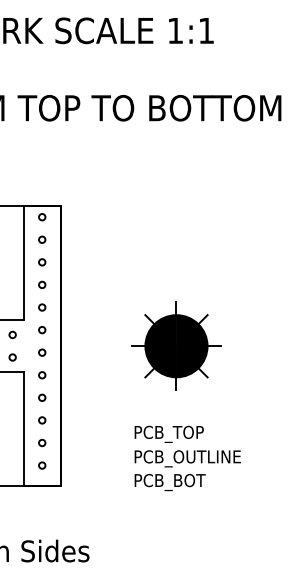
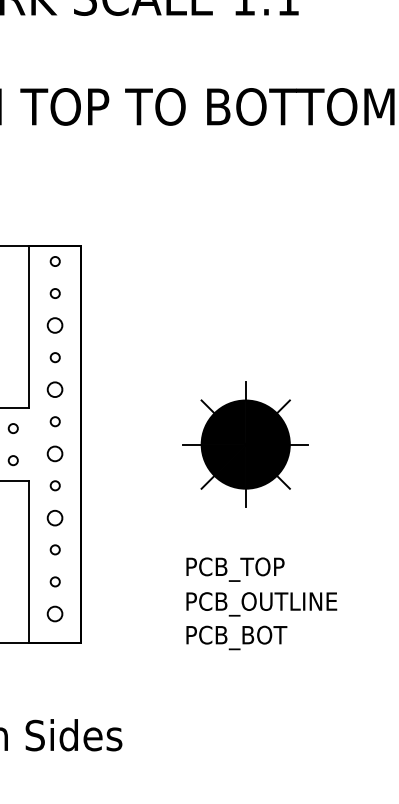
circle: (42, 262) -> (55, 325), size x1.6
circle: (42, 307) -> (55, 389), size x1.6
circle: (42, 352) -> (55, 453), size x1.6
circle: (42, 397) -> (55, 517), size x1.6
circle: (42, 465) -> (55, 613), size x1.6

